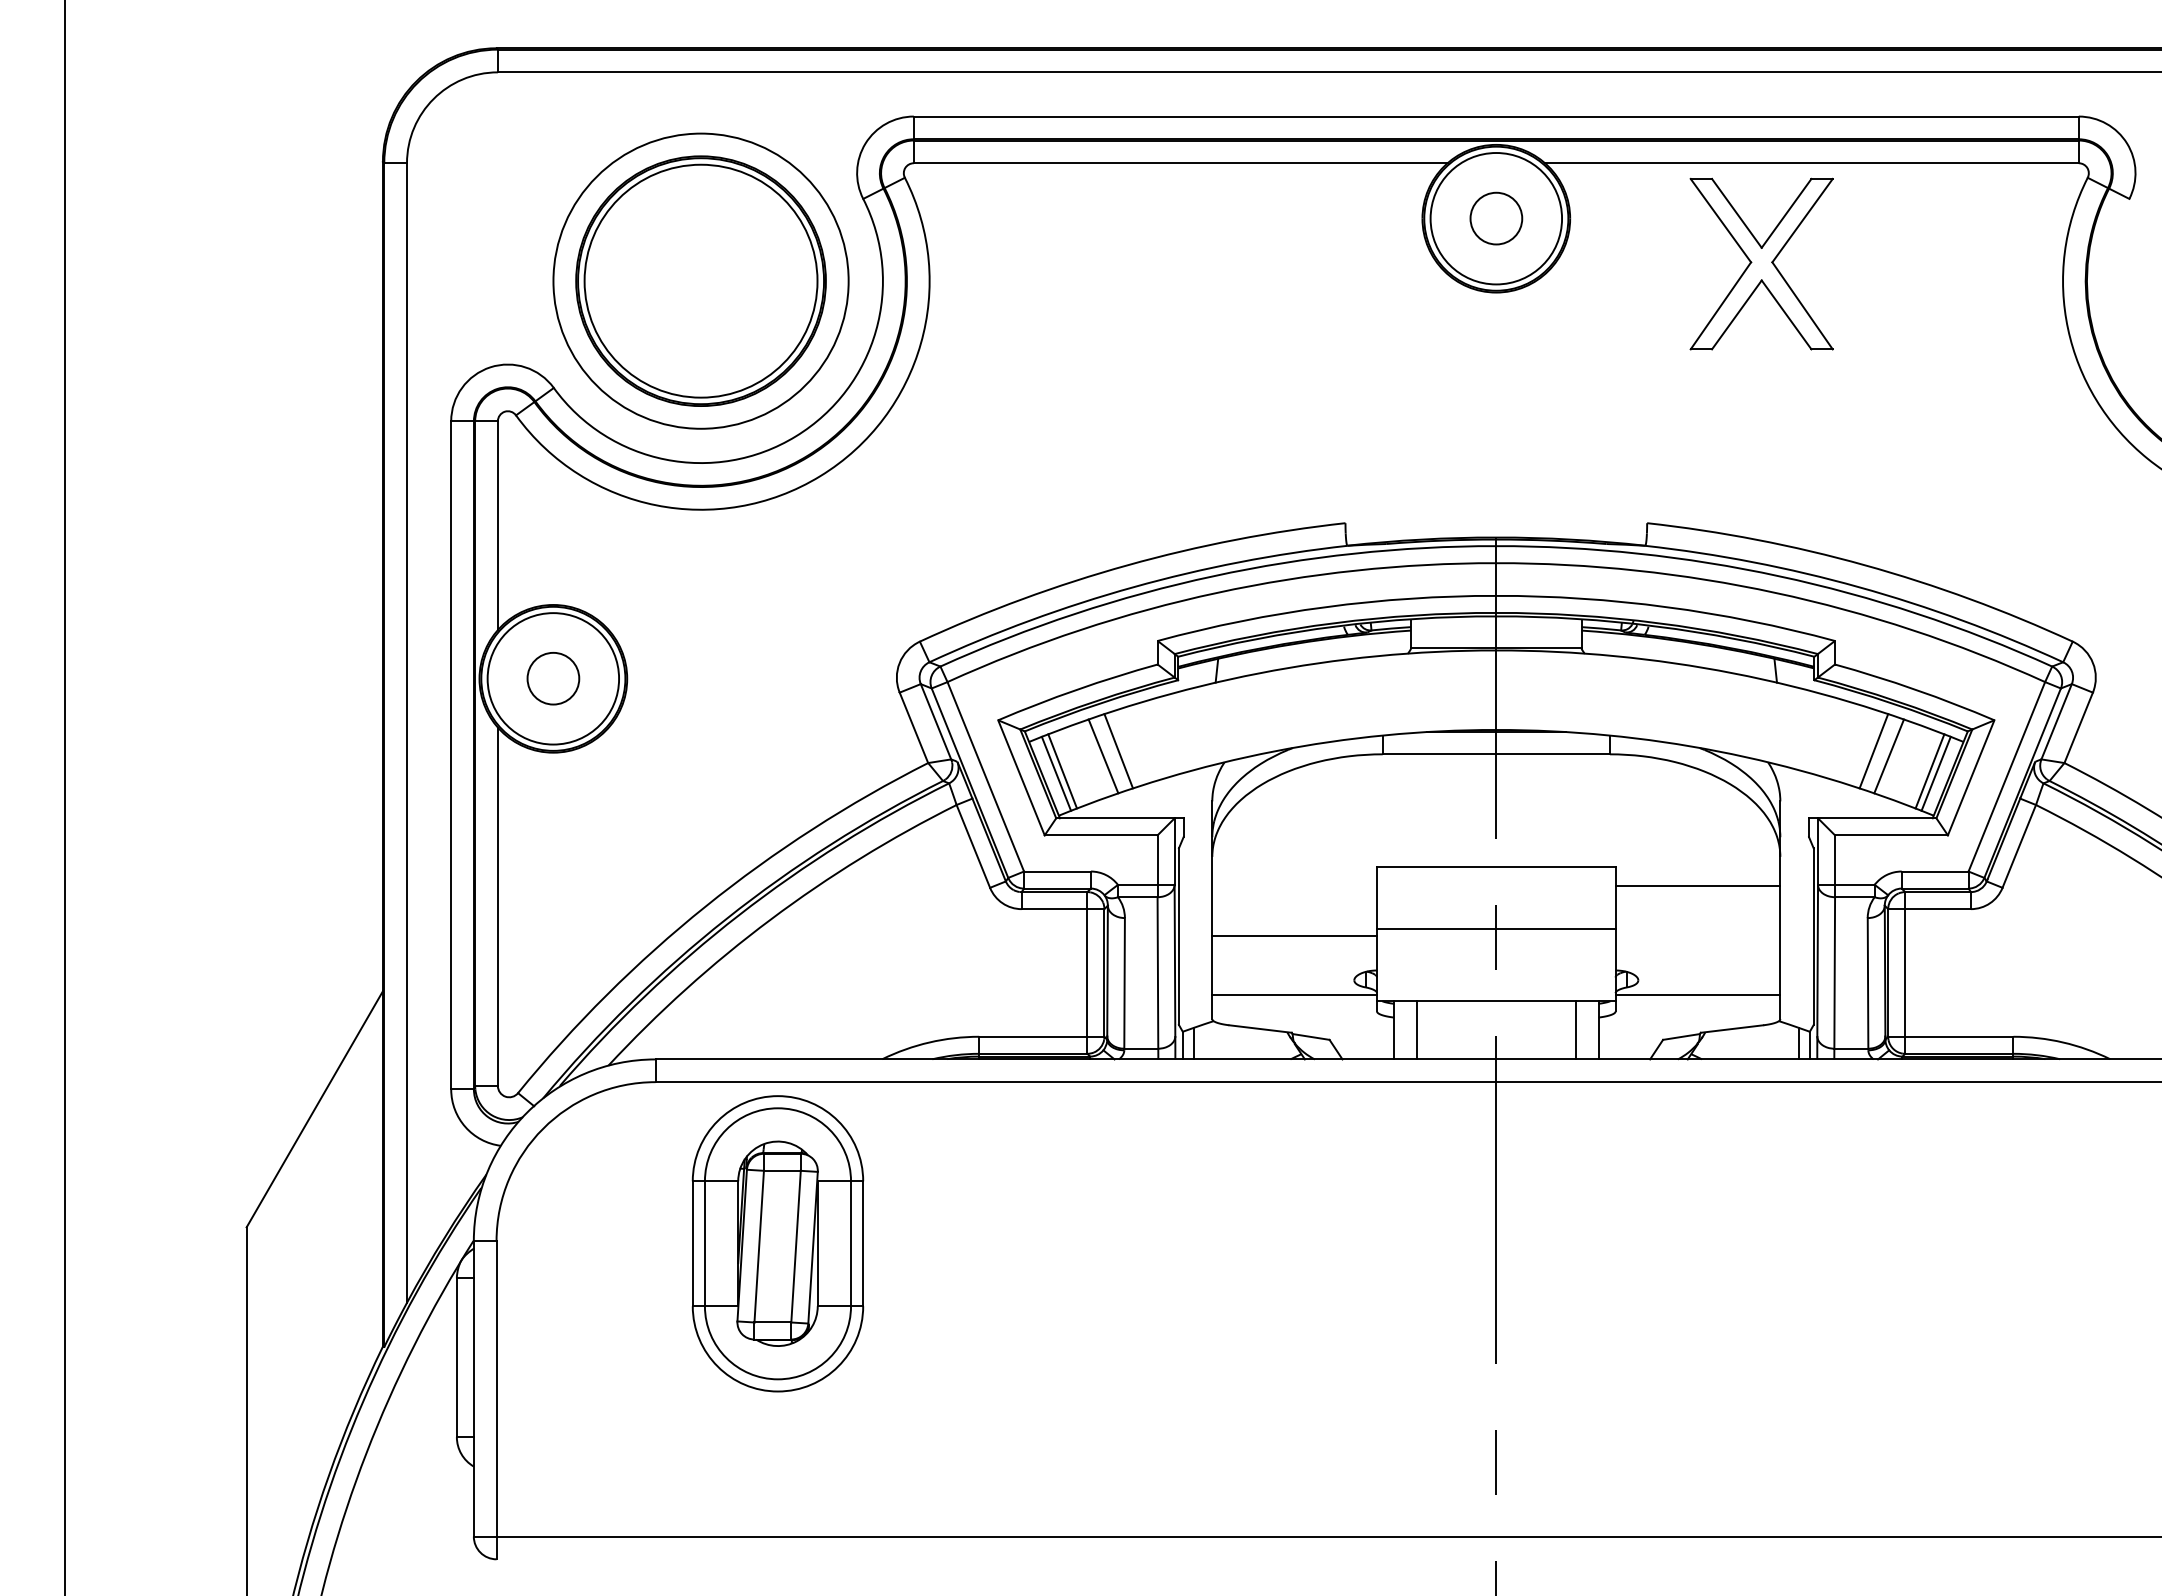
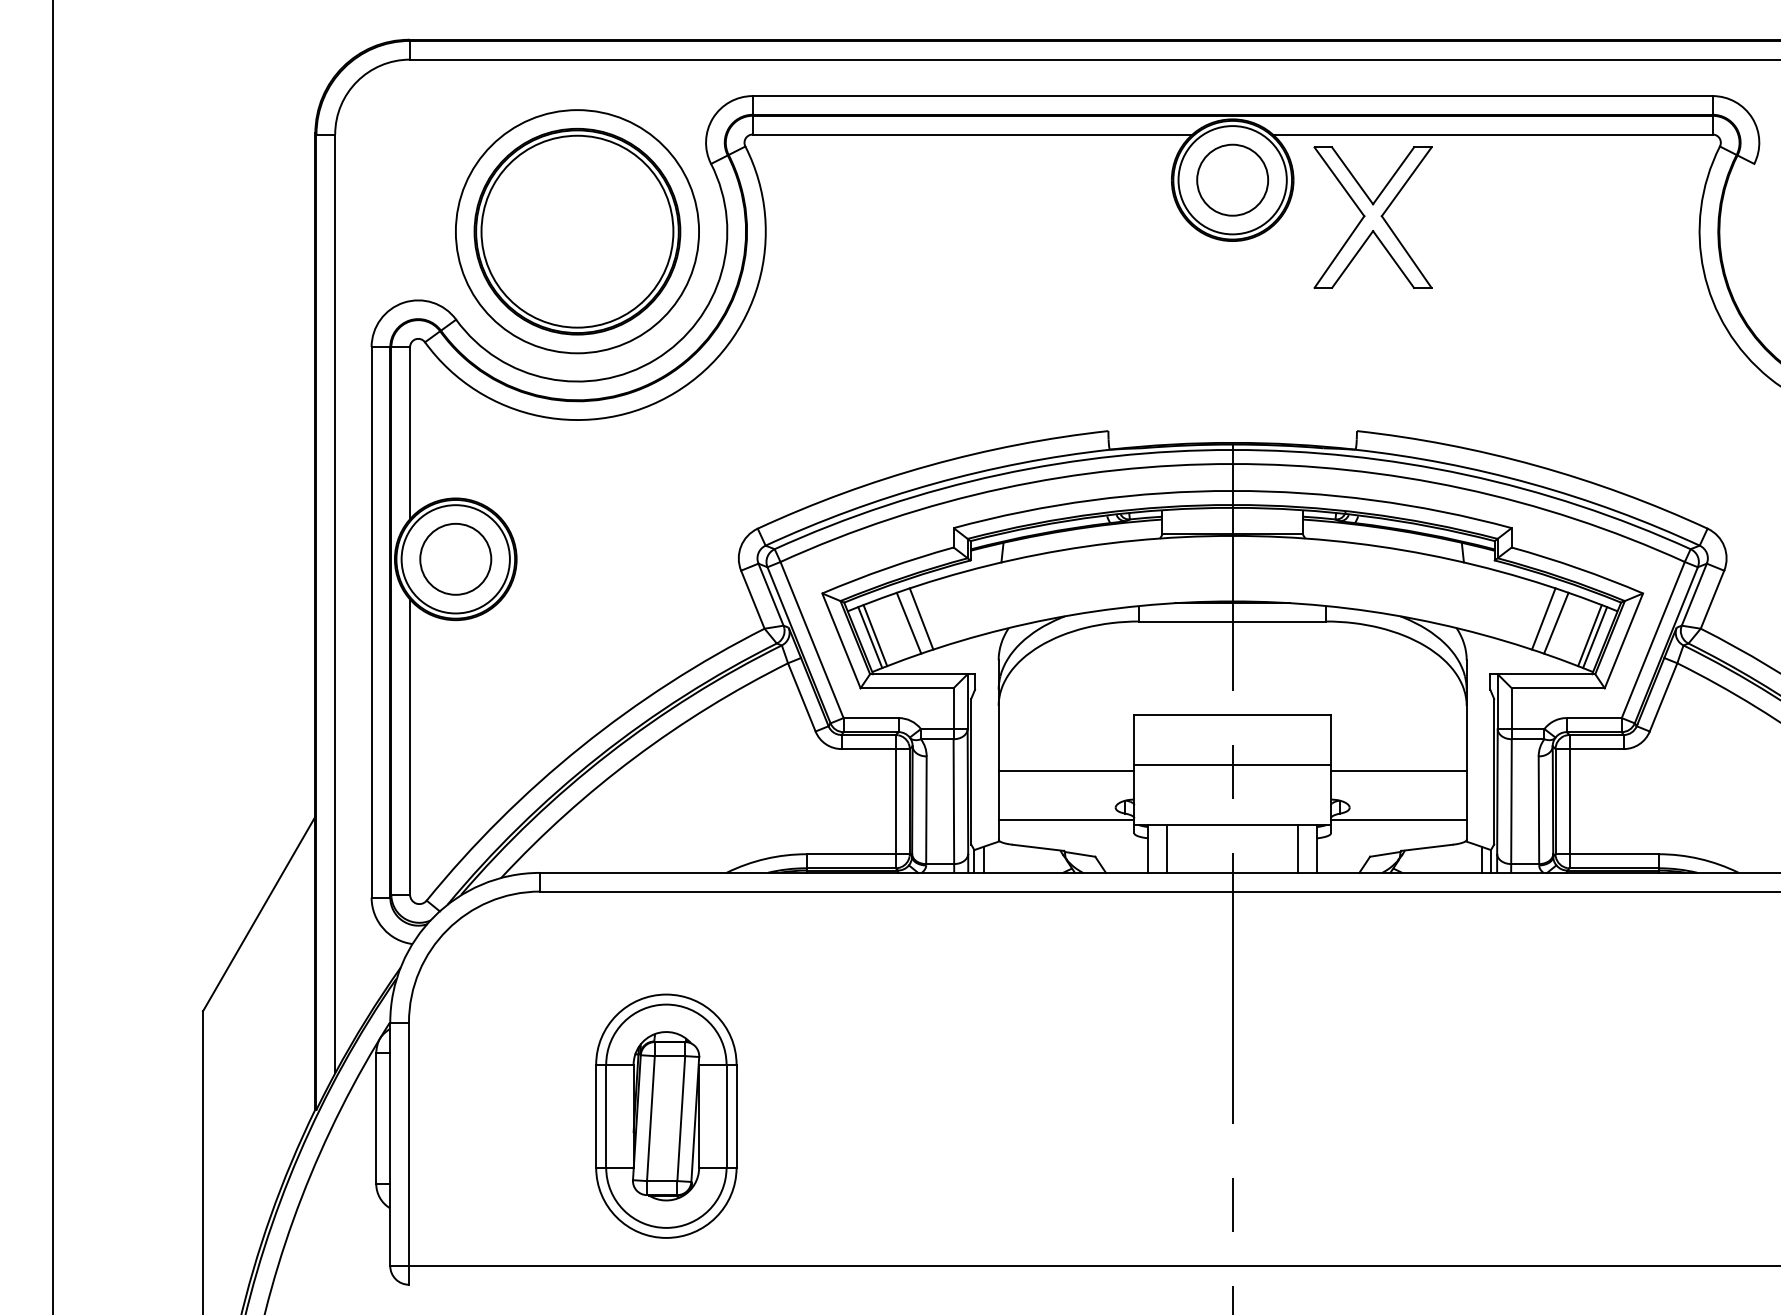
circle: (1496, 218) -> (1232, 180), size x1.67
part: (1761, 263) -> (1372, 217), moved
circle: (553, 678) -> (455, 559), size x1.67
line: (1697, 885) -> (1398, 770), moved
part: (777, 1243) -> (665, 1116), moved

